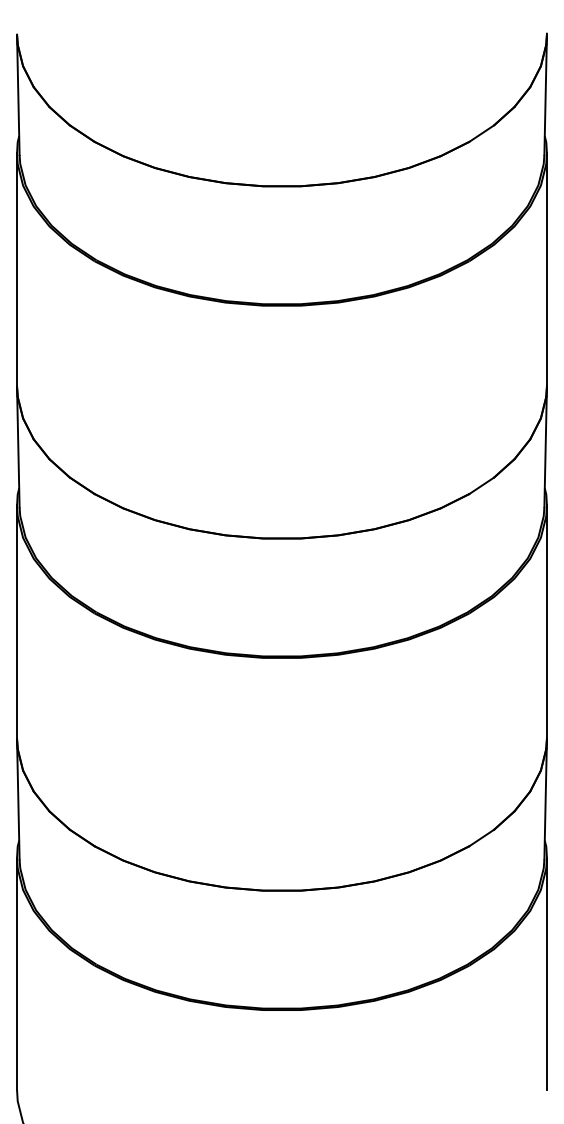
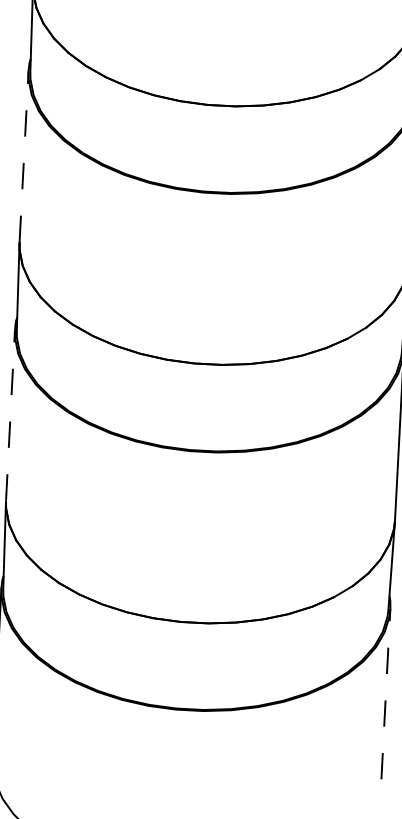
line: (17, 269) -> (24, 156), solid -> dashed
line: (17, 621) -> (10, 414), solid -> dashed
line: (546, 973) -> (385, 693), solid -> dashed

